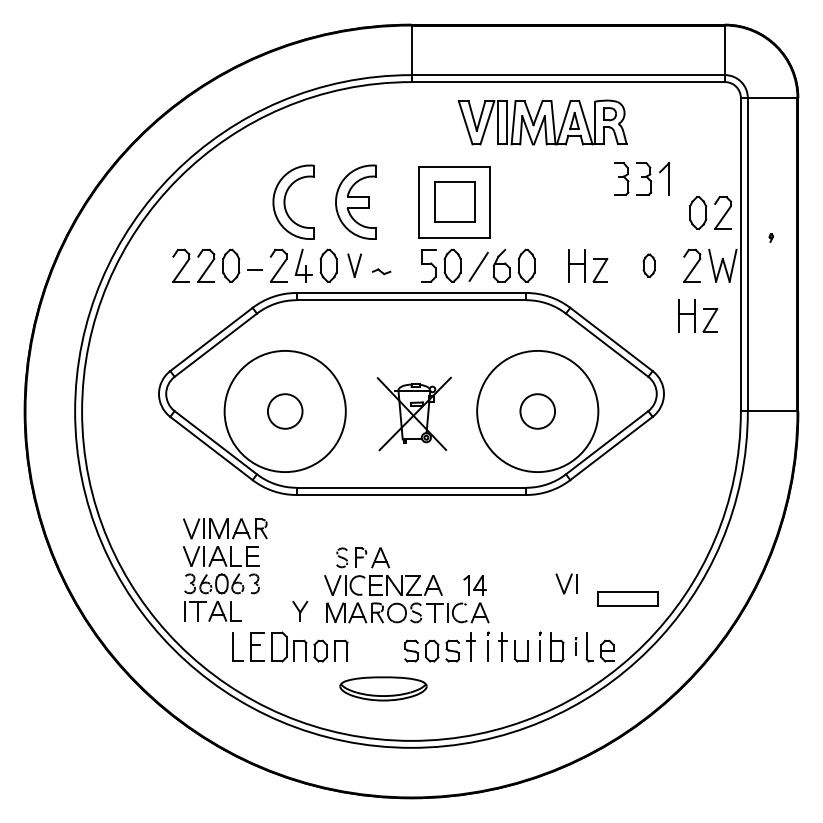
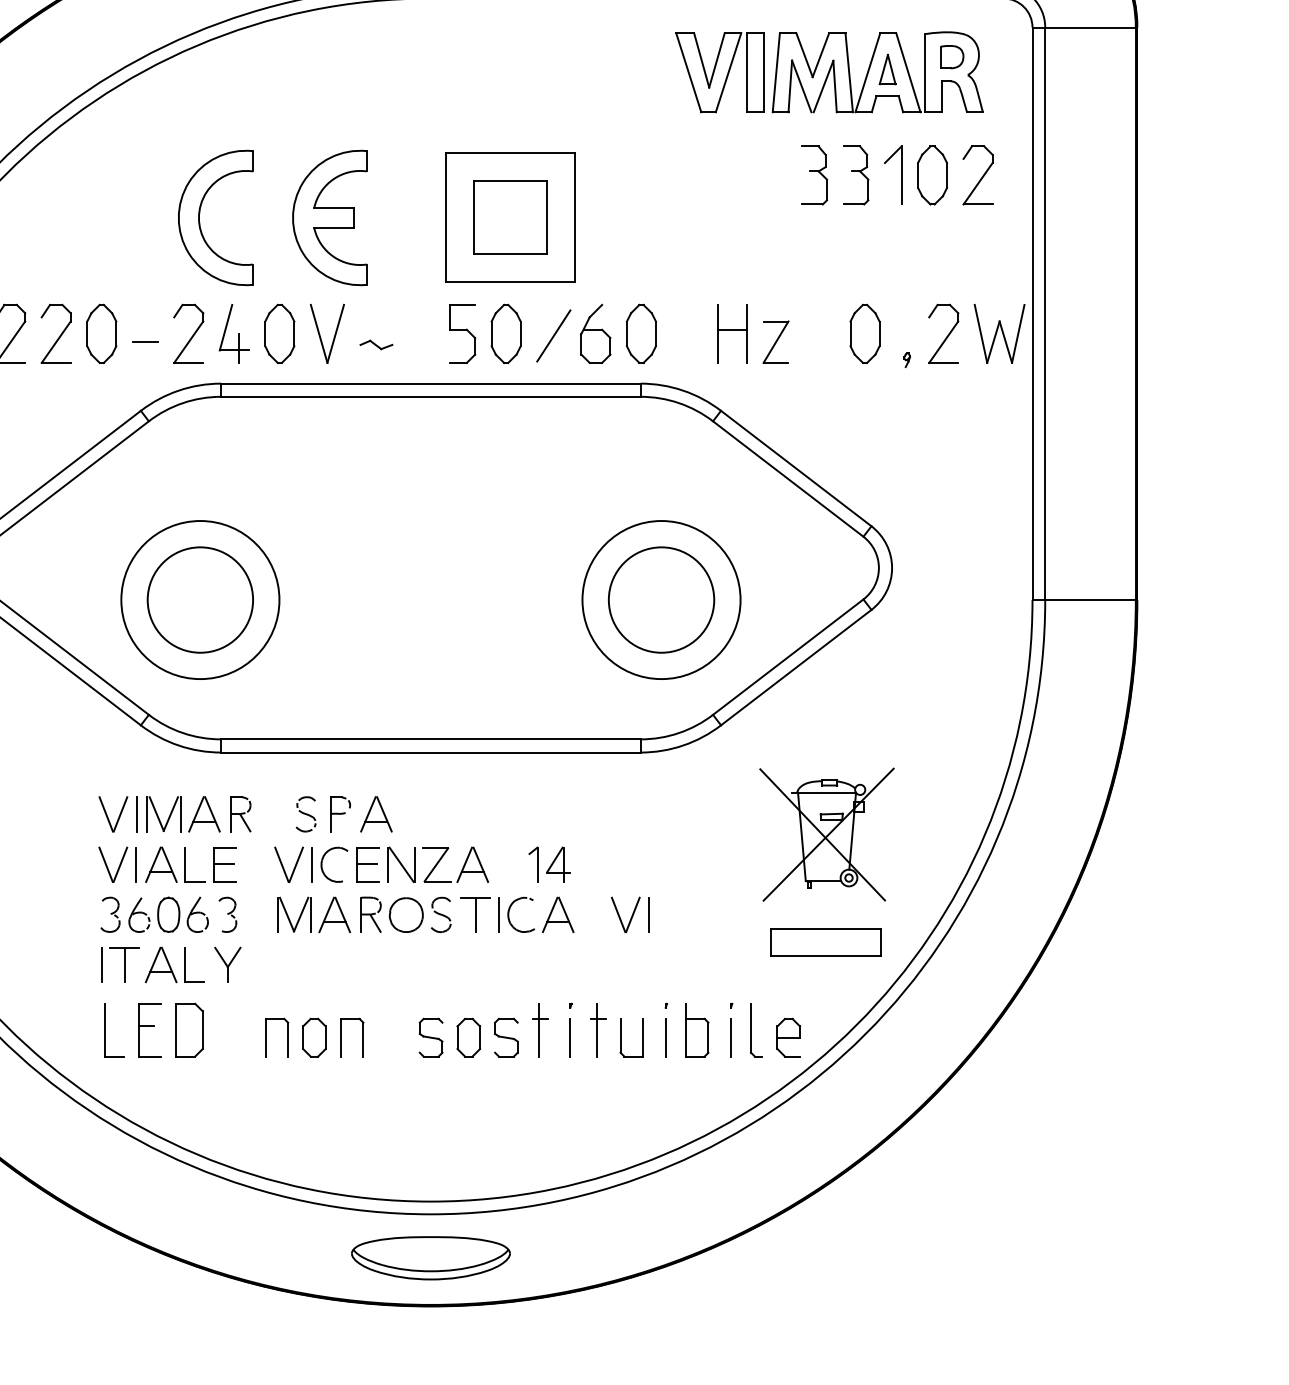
part: (542, 122) -> (829, 72), moved
part: (710, 212) -> (955, 174), moved
part: (770, 237) -> (905, 358), moved
part: (354, 265) -> (326, 333), size x1.43
part: (649, 265) -> (865, 333), size x1.43
part: (698, 315) -> (955, 424), removed
circle: (284, 411) -> (199, 600), size x0.71
circle: (285, 411) -> (200, 600), size x1.67
circle: (537, 411) -> (661, 600), size x0.71
circle: (537, 411) -> (661, 600), size x1.67
part: (413, 413) -> (825, 833), moved
part: (225, 569) -> (175, 888), moved
part: (566, 583) -> (630, 914), moved
part: (406, 585) -> (423, 864), moved
part: (575, 646) -> (730, 1029), size x1.67
part: (320, 650) -> (314, 1036), moved
part: (383, 688) -> (430, 1257), moved

